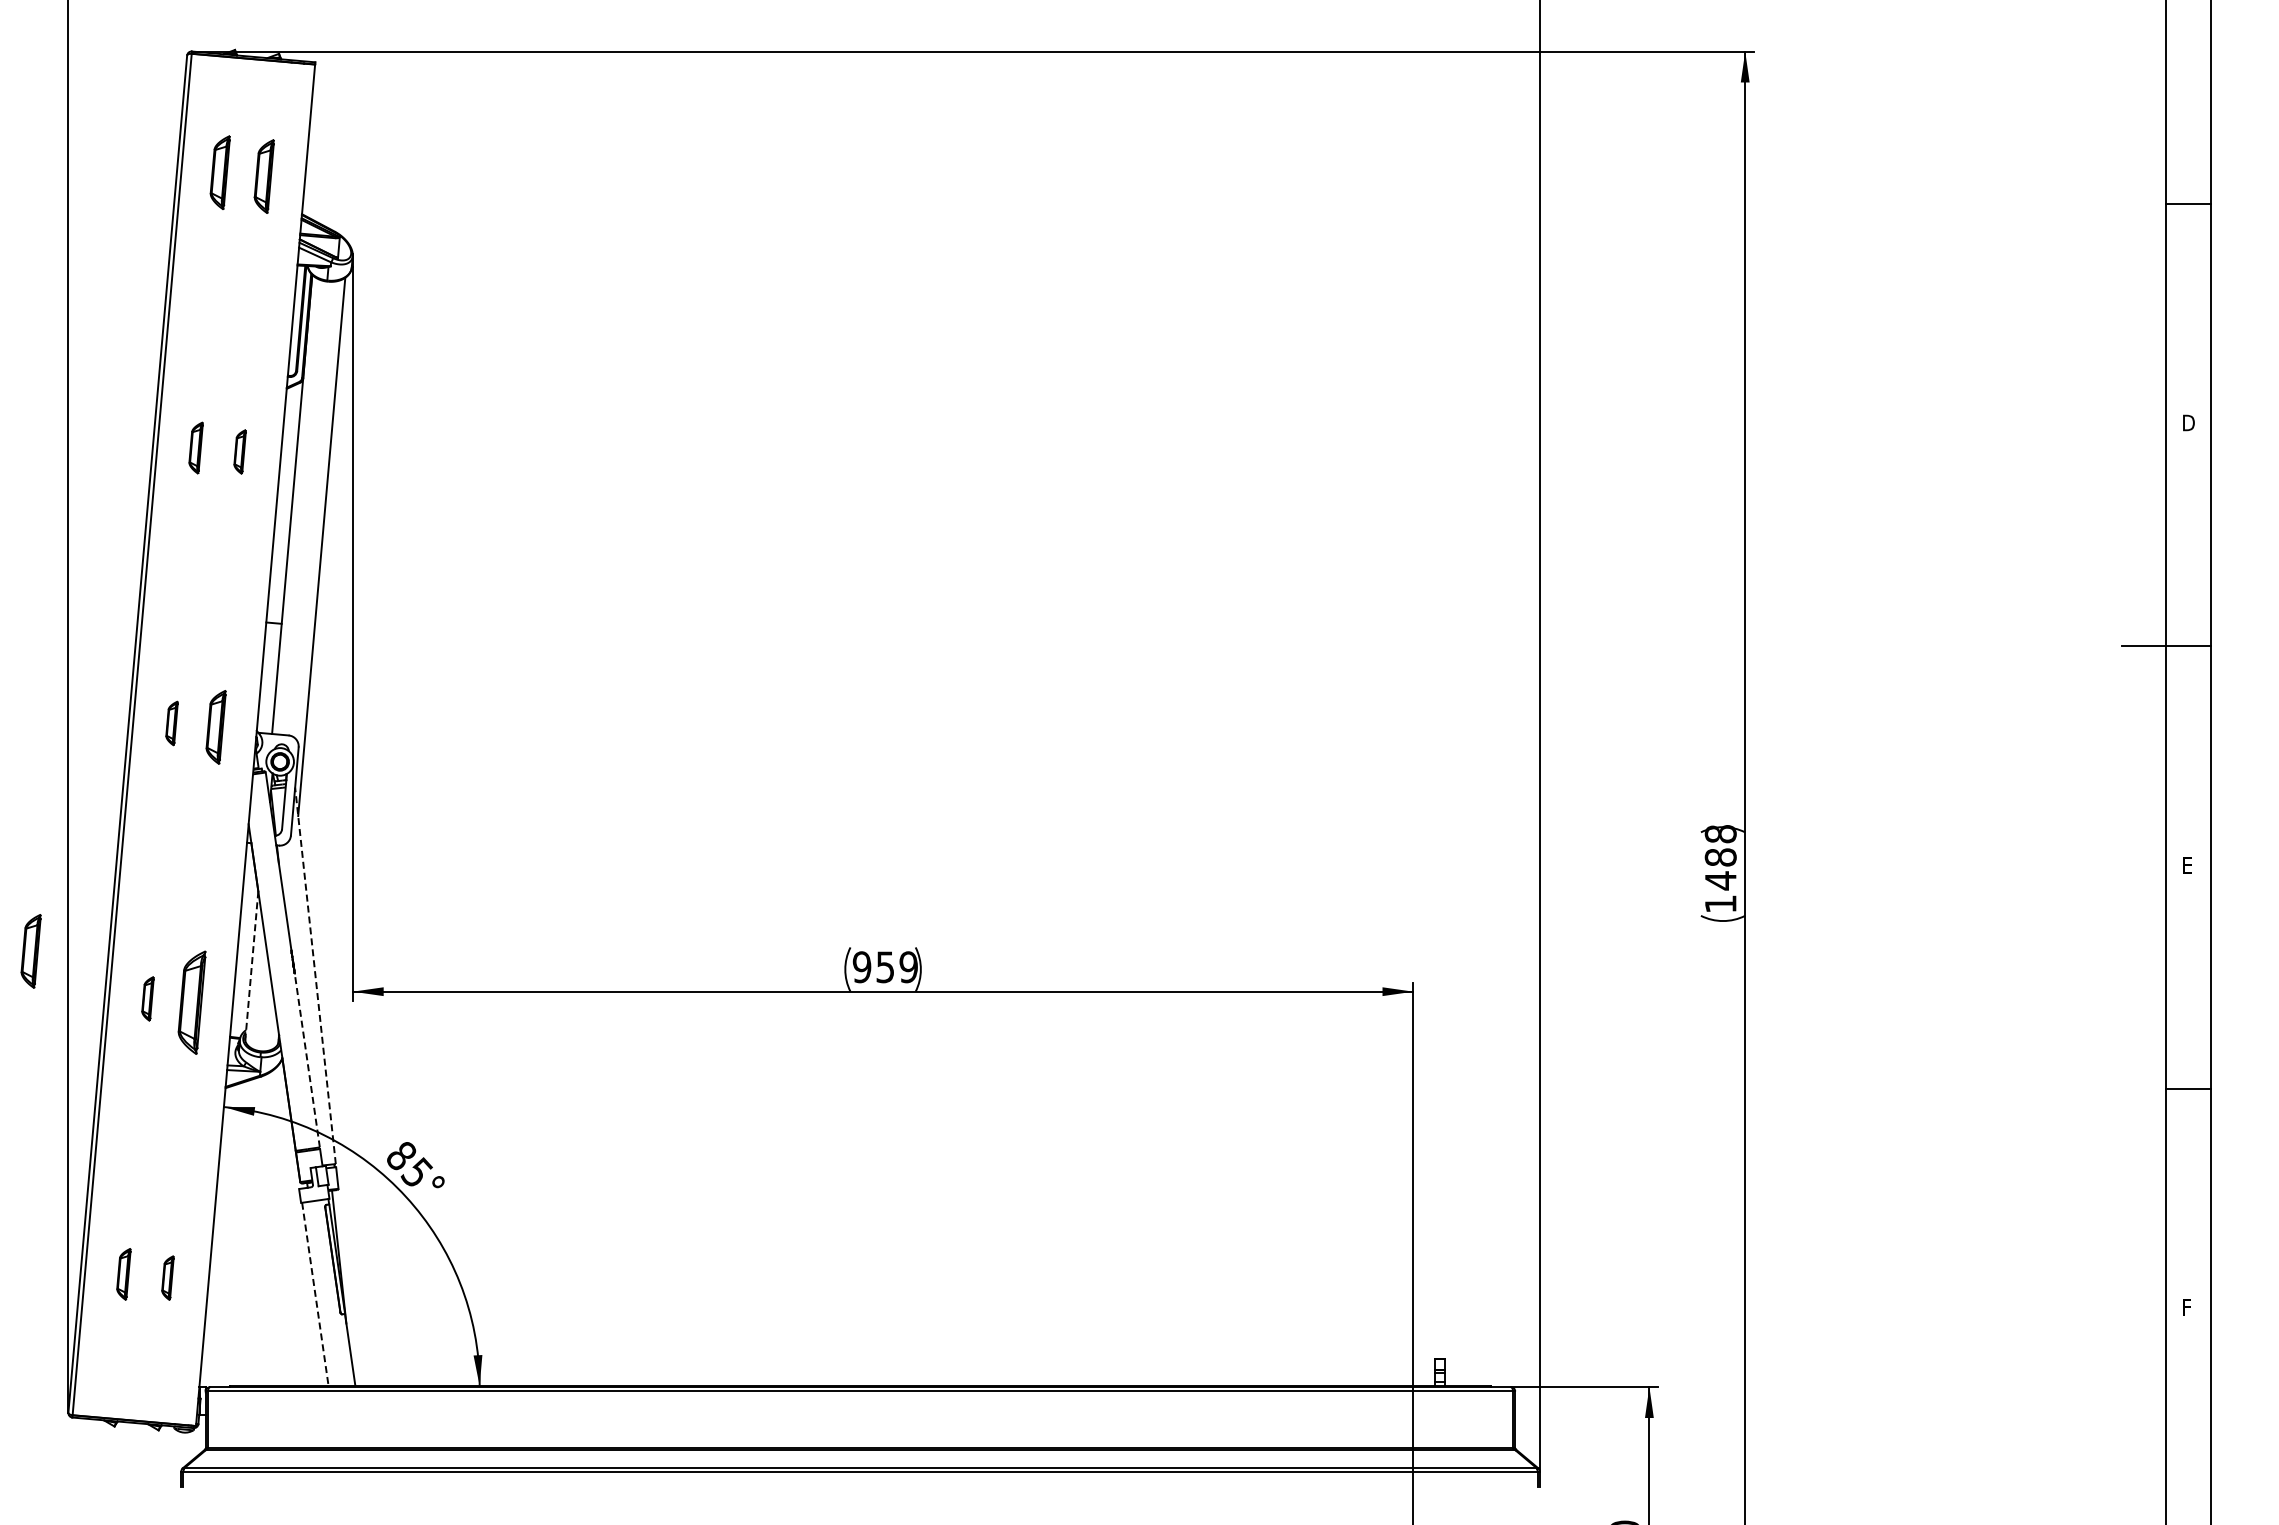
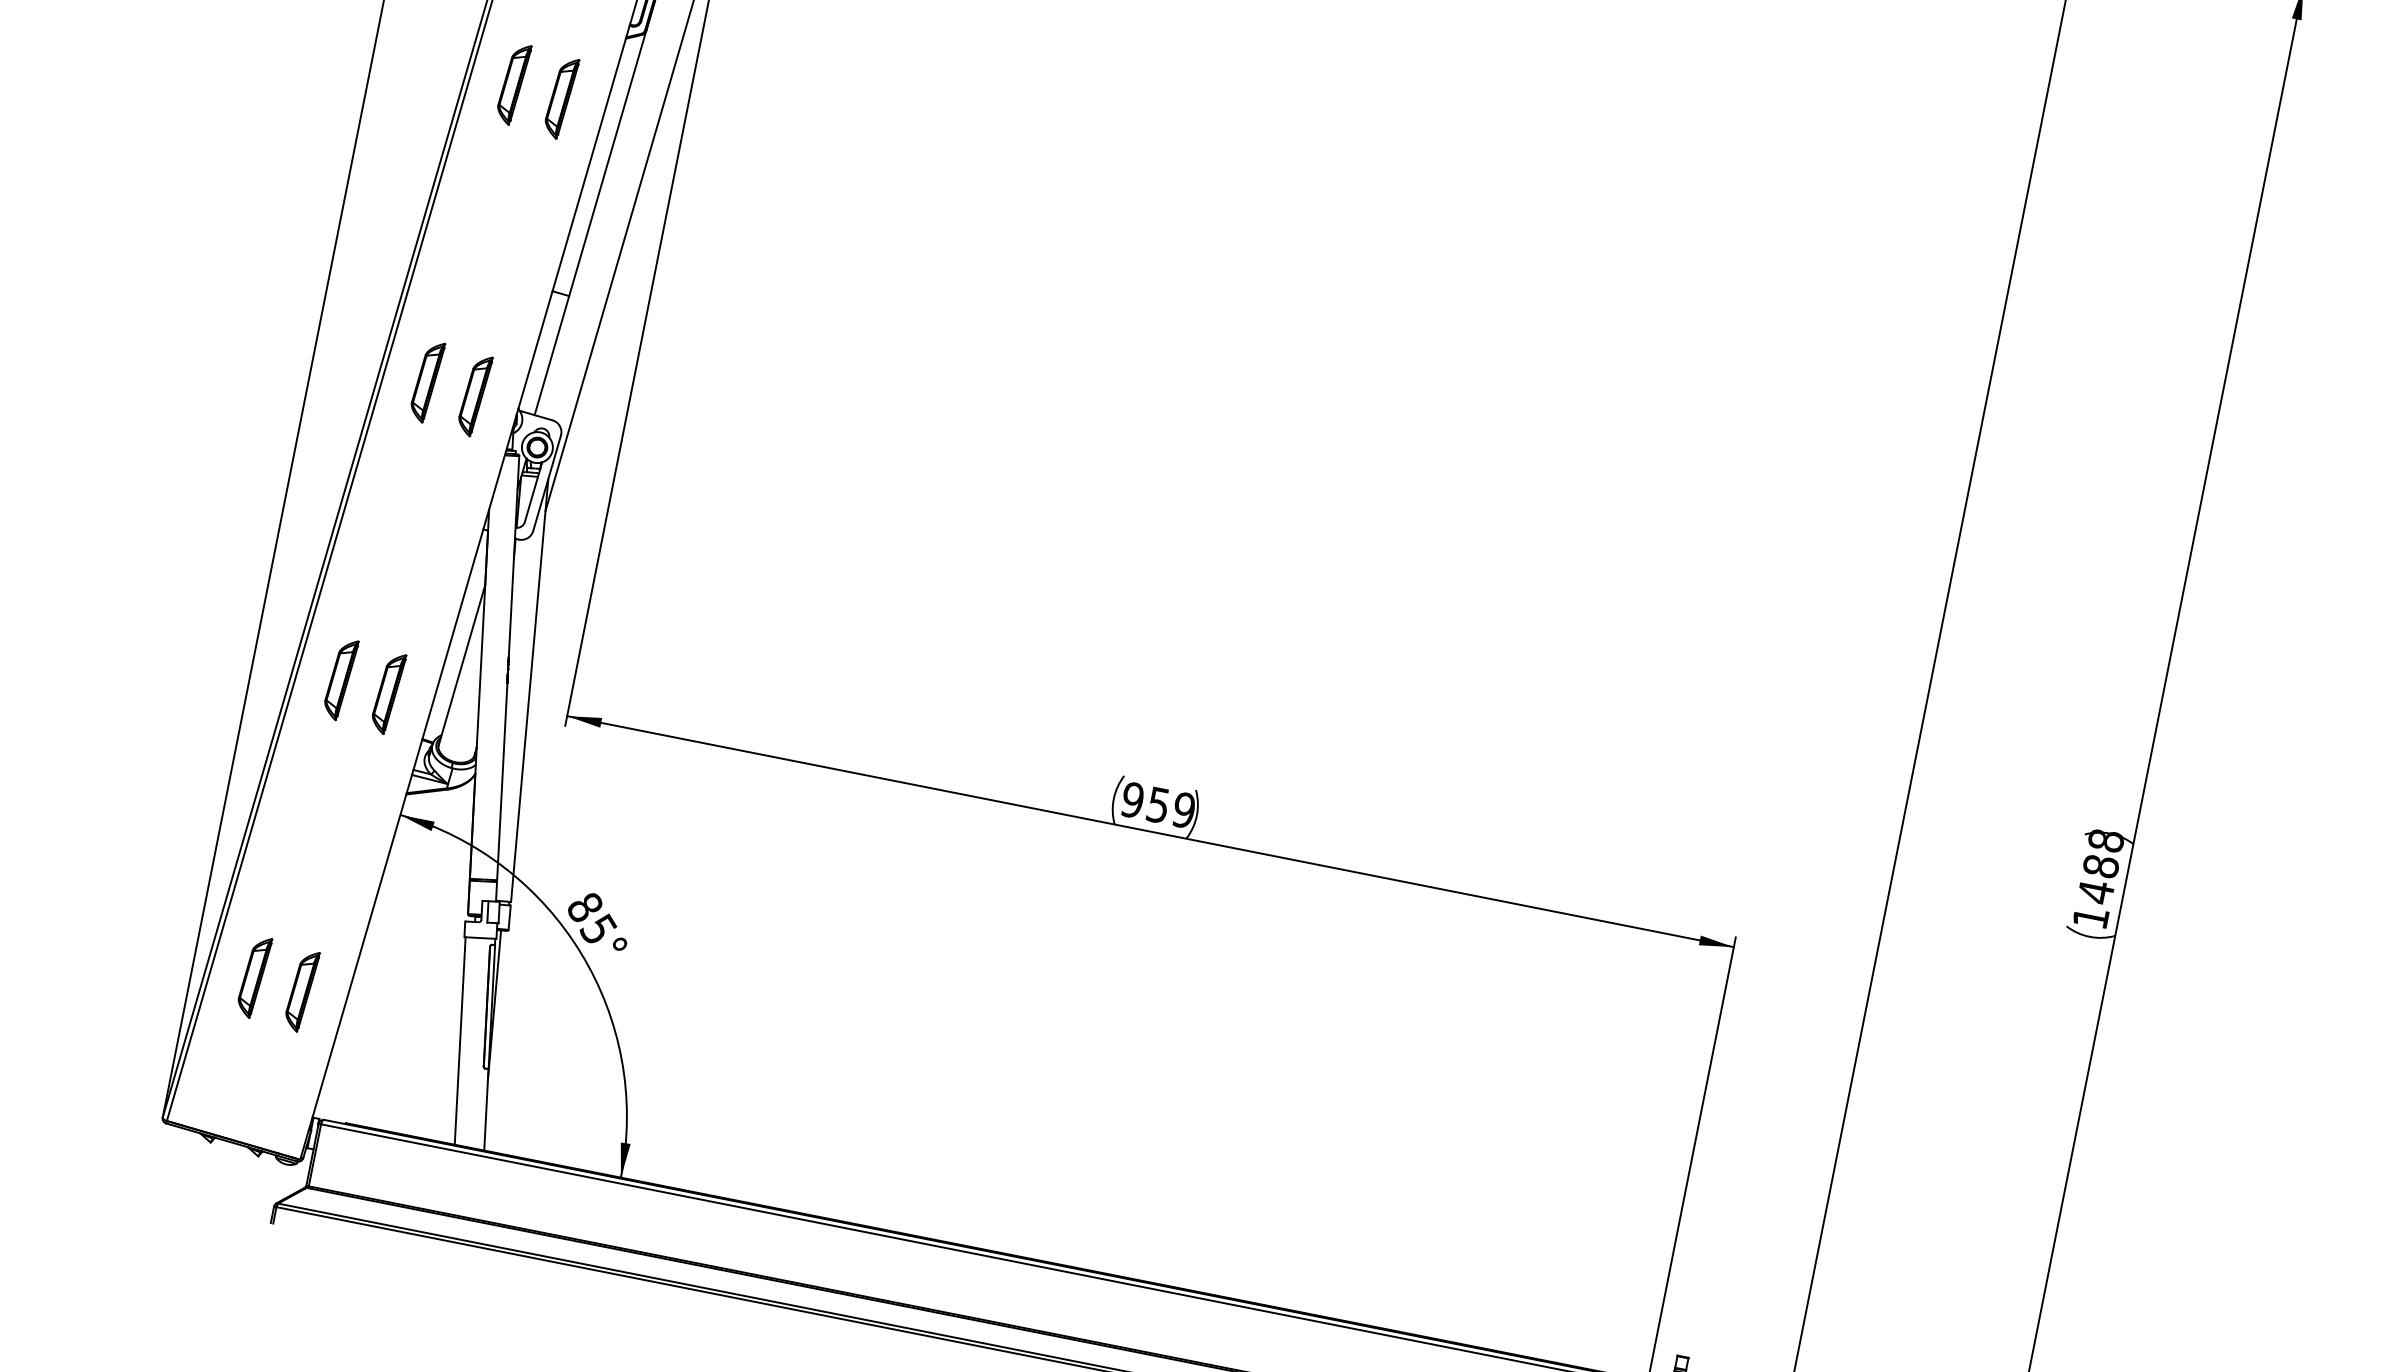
part: (195, 447) -> (512, 83), size x1.43
part: (239, 451) -> (560, 97), size x1.67
part: (171, 723) -> (426, 381), size x1.67
part: (30, 951) -> (221, 601), removed
line: (251, 966) -> (461, 666), dashed -> solid
line: (315, 975) -> (529, 690), dashed -> solid
part: (147, 998) -> (339, 678), size x1.67
part: (191, 1002) -> (387, 692), size x0.71
line: (307, 1060) -> (502, 781), dashed -> solid
part: (123, 1274) -> (253, 977), size x1.43
part: (167, 1277) -> (301, 990), size x1.67
line: (315, 1294) -> (460, 1041), dashed -> solid

